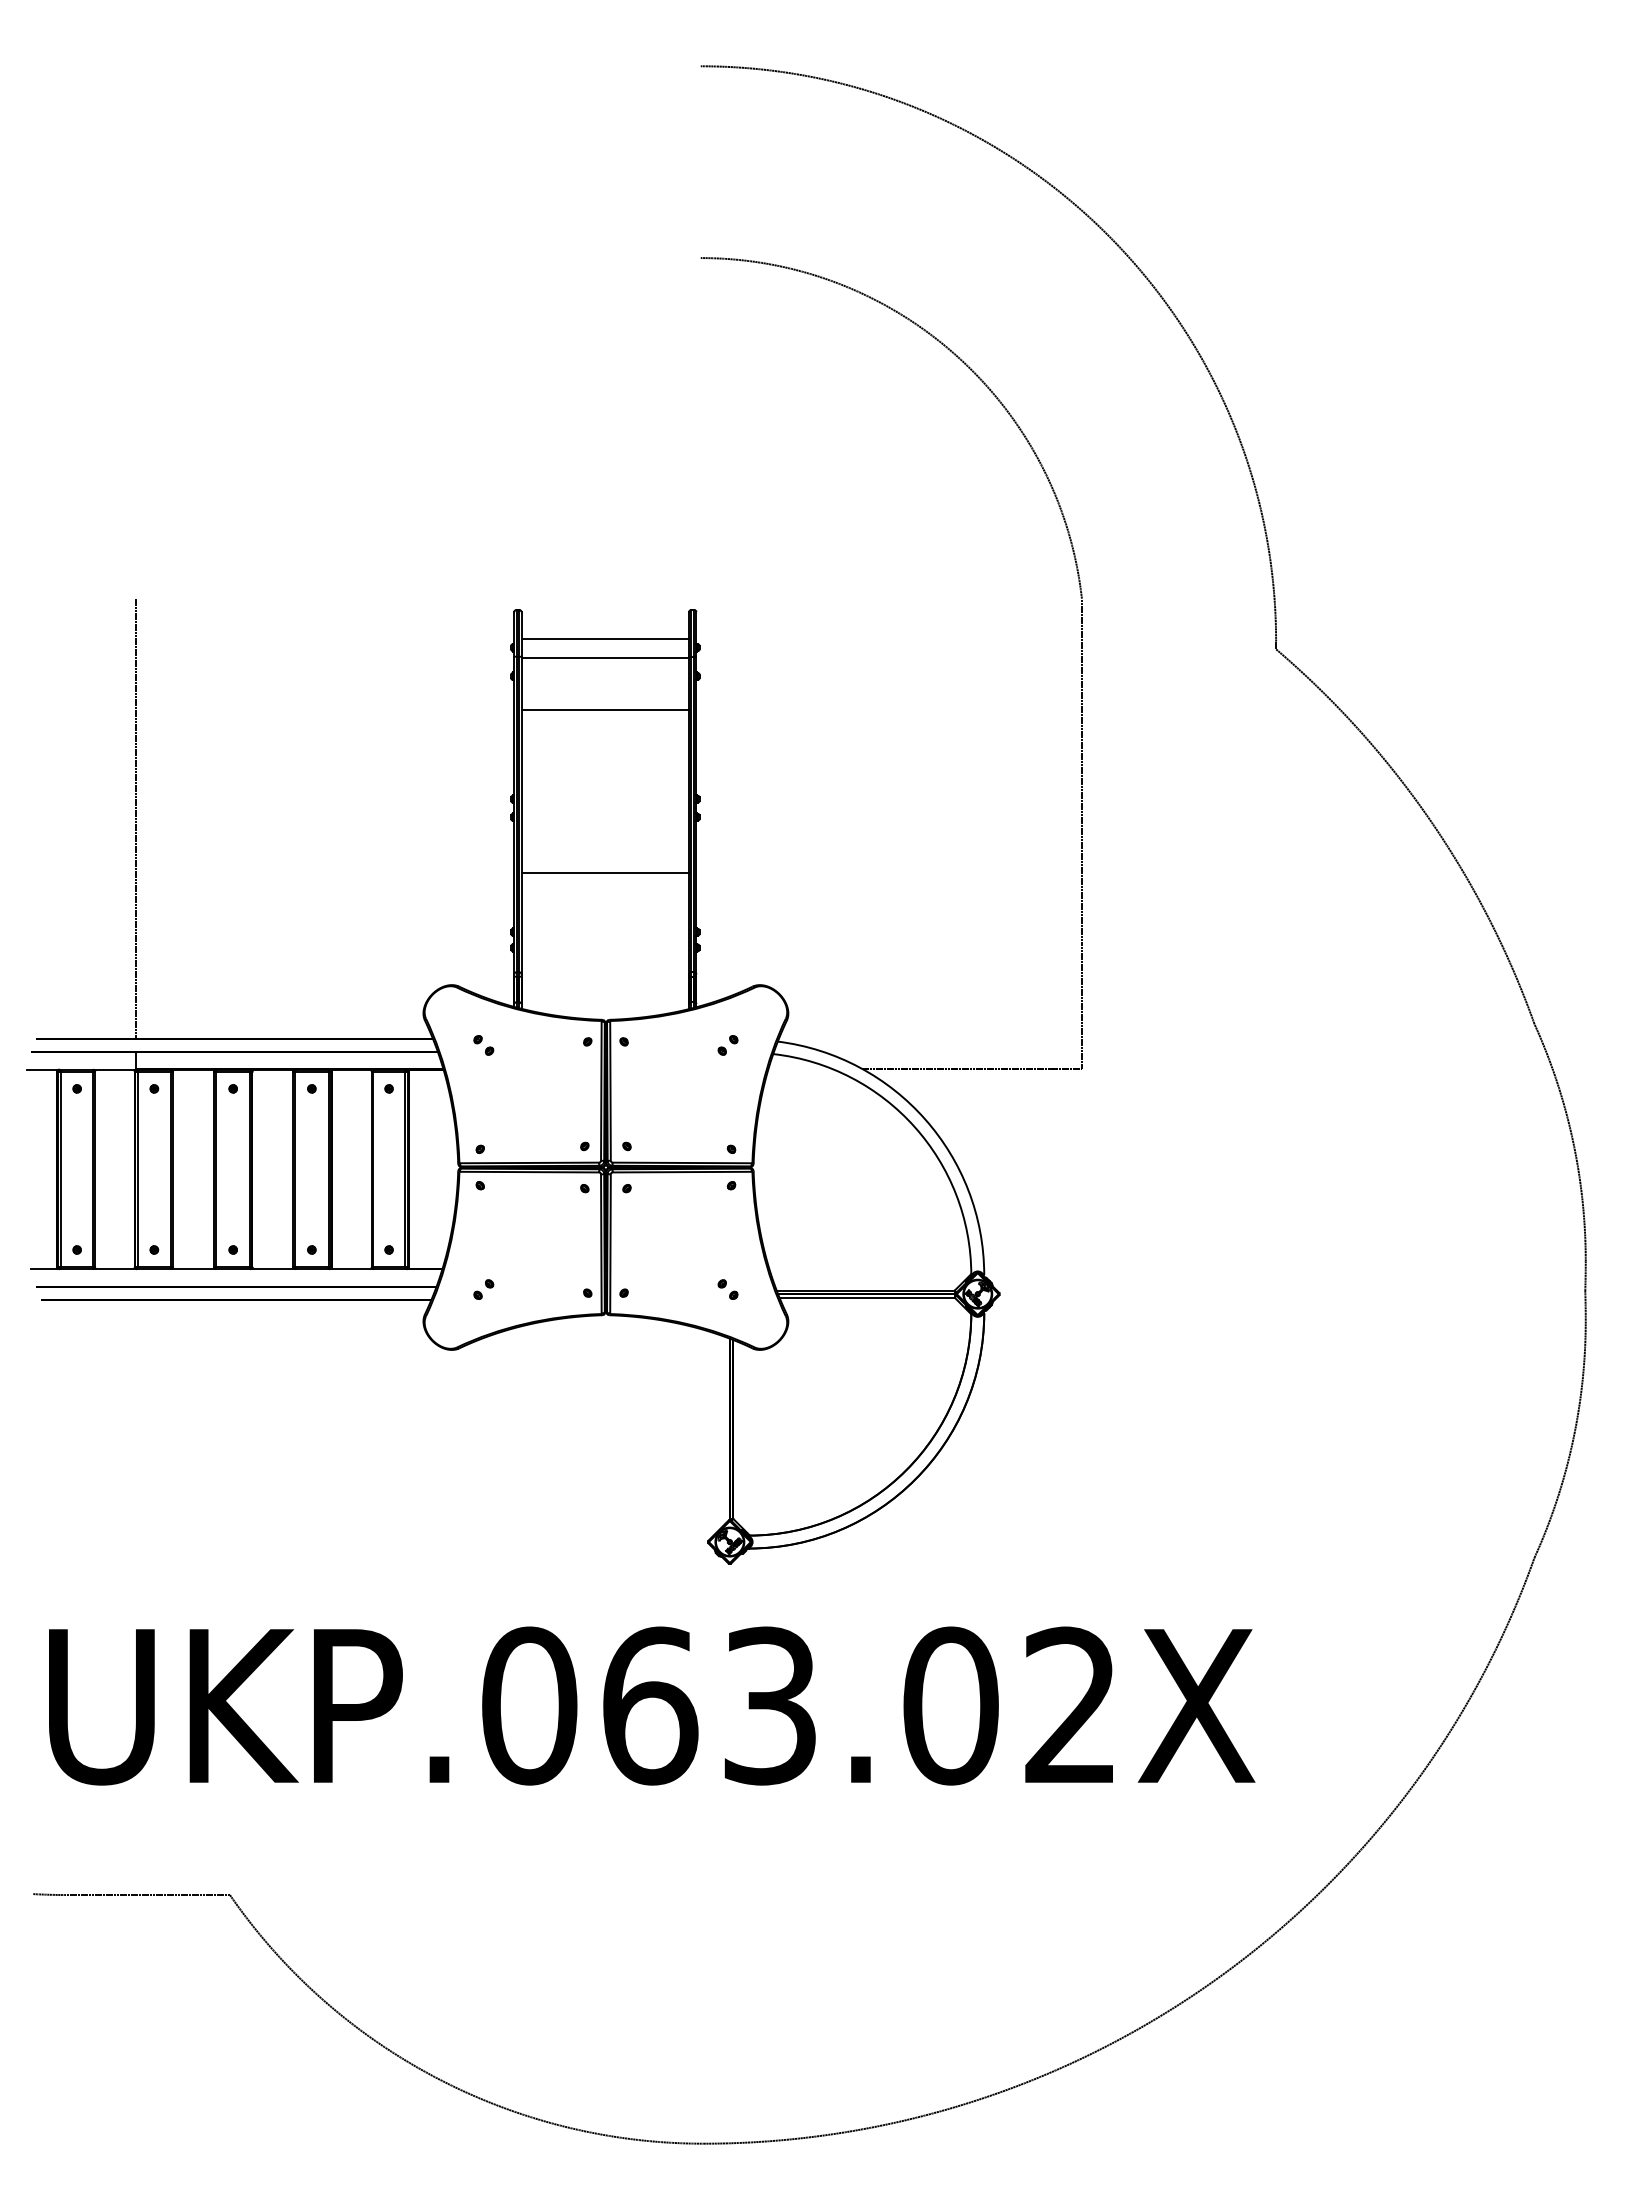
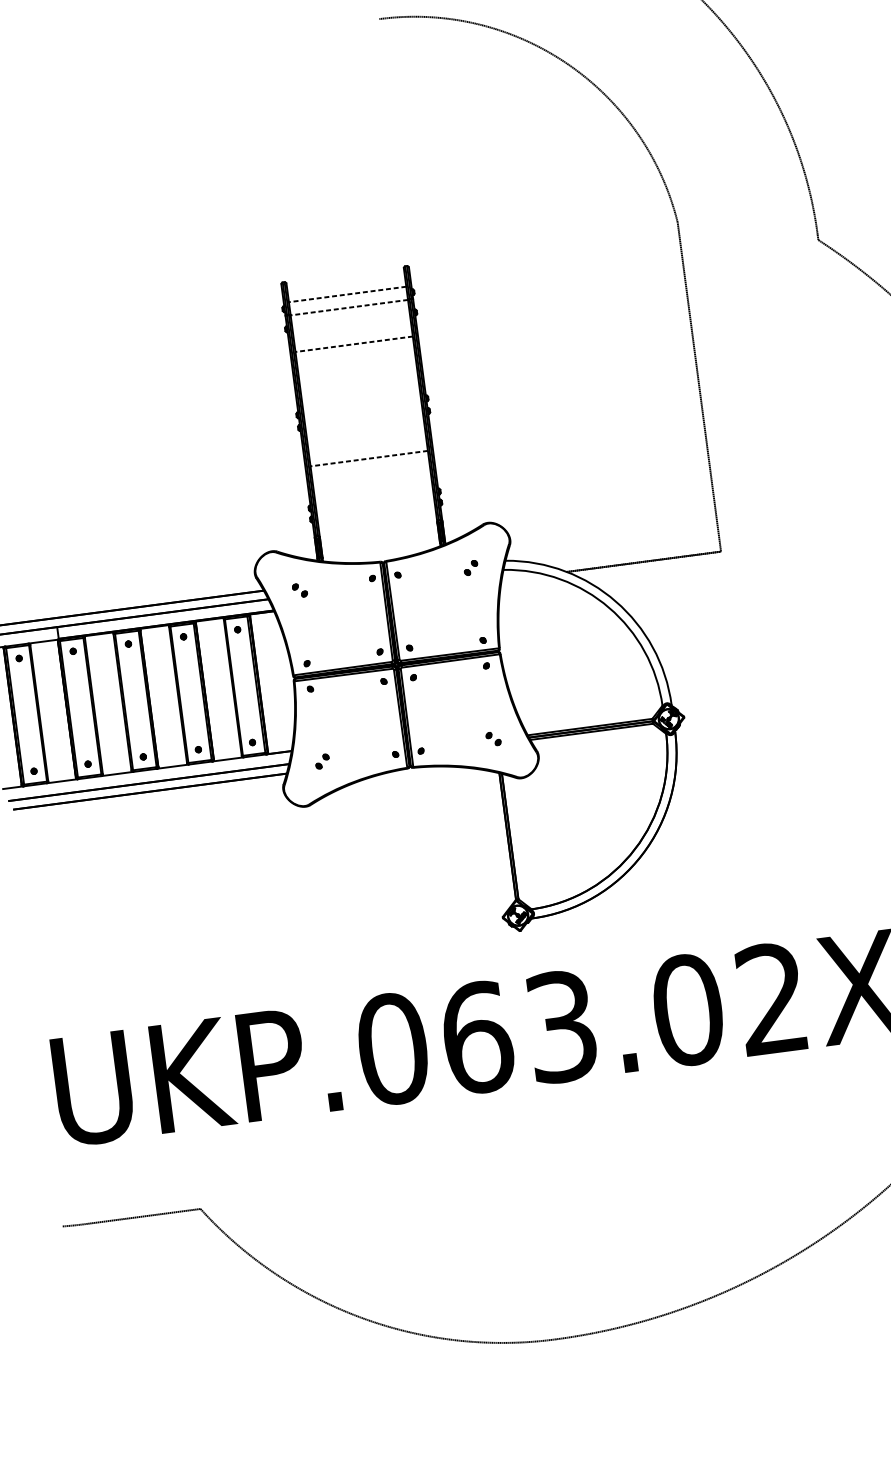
line: (605, 638) -> (347, 294), solid -> dashed
line: (605, 657) -> (349, 307), solid -> dashed
line: (605, 709) -> (354, 344), solid -> dashed
line: (136, 818) -> (35, 463), removed
line: (605, 873) -> (369, 458), solid -> dashed

